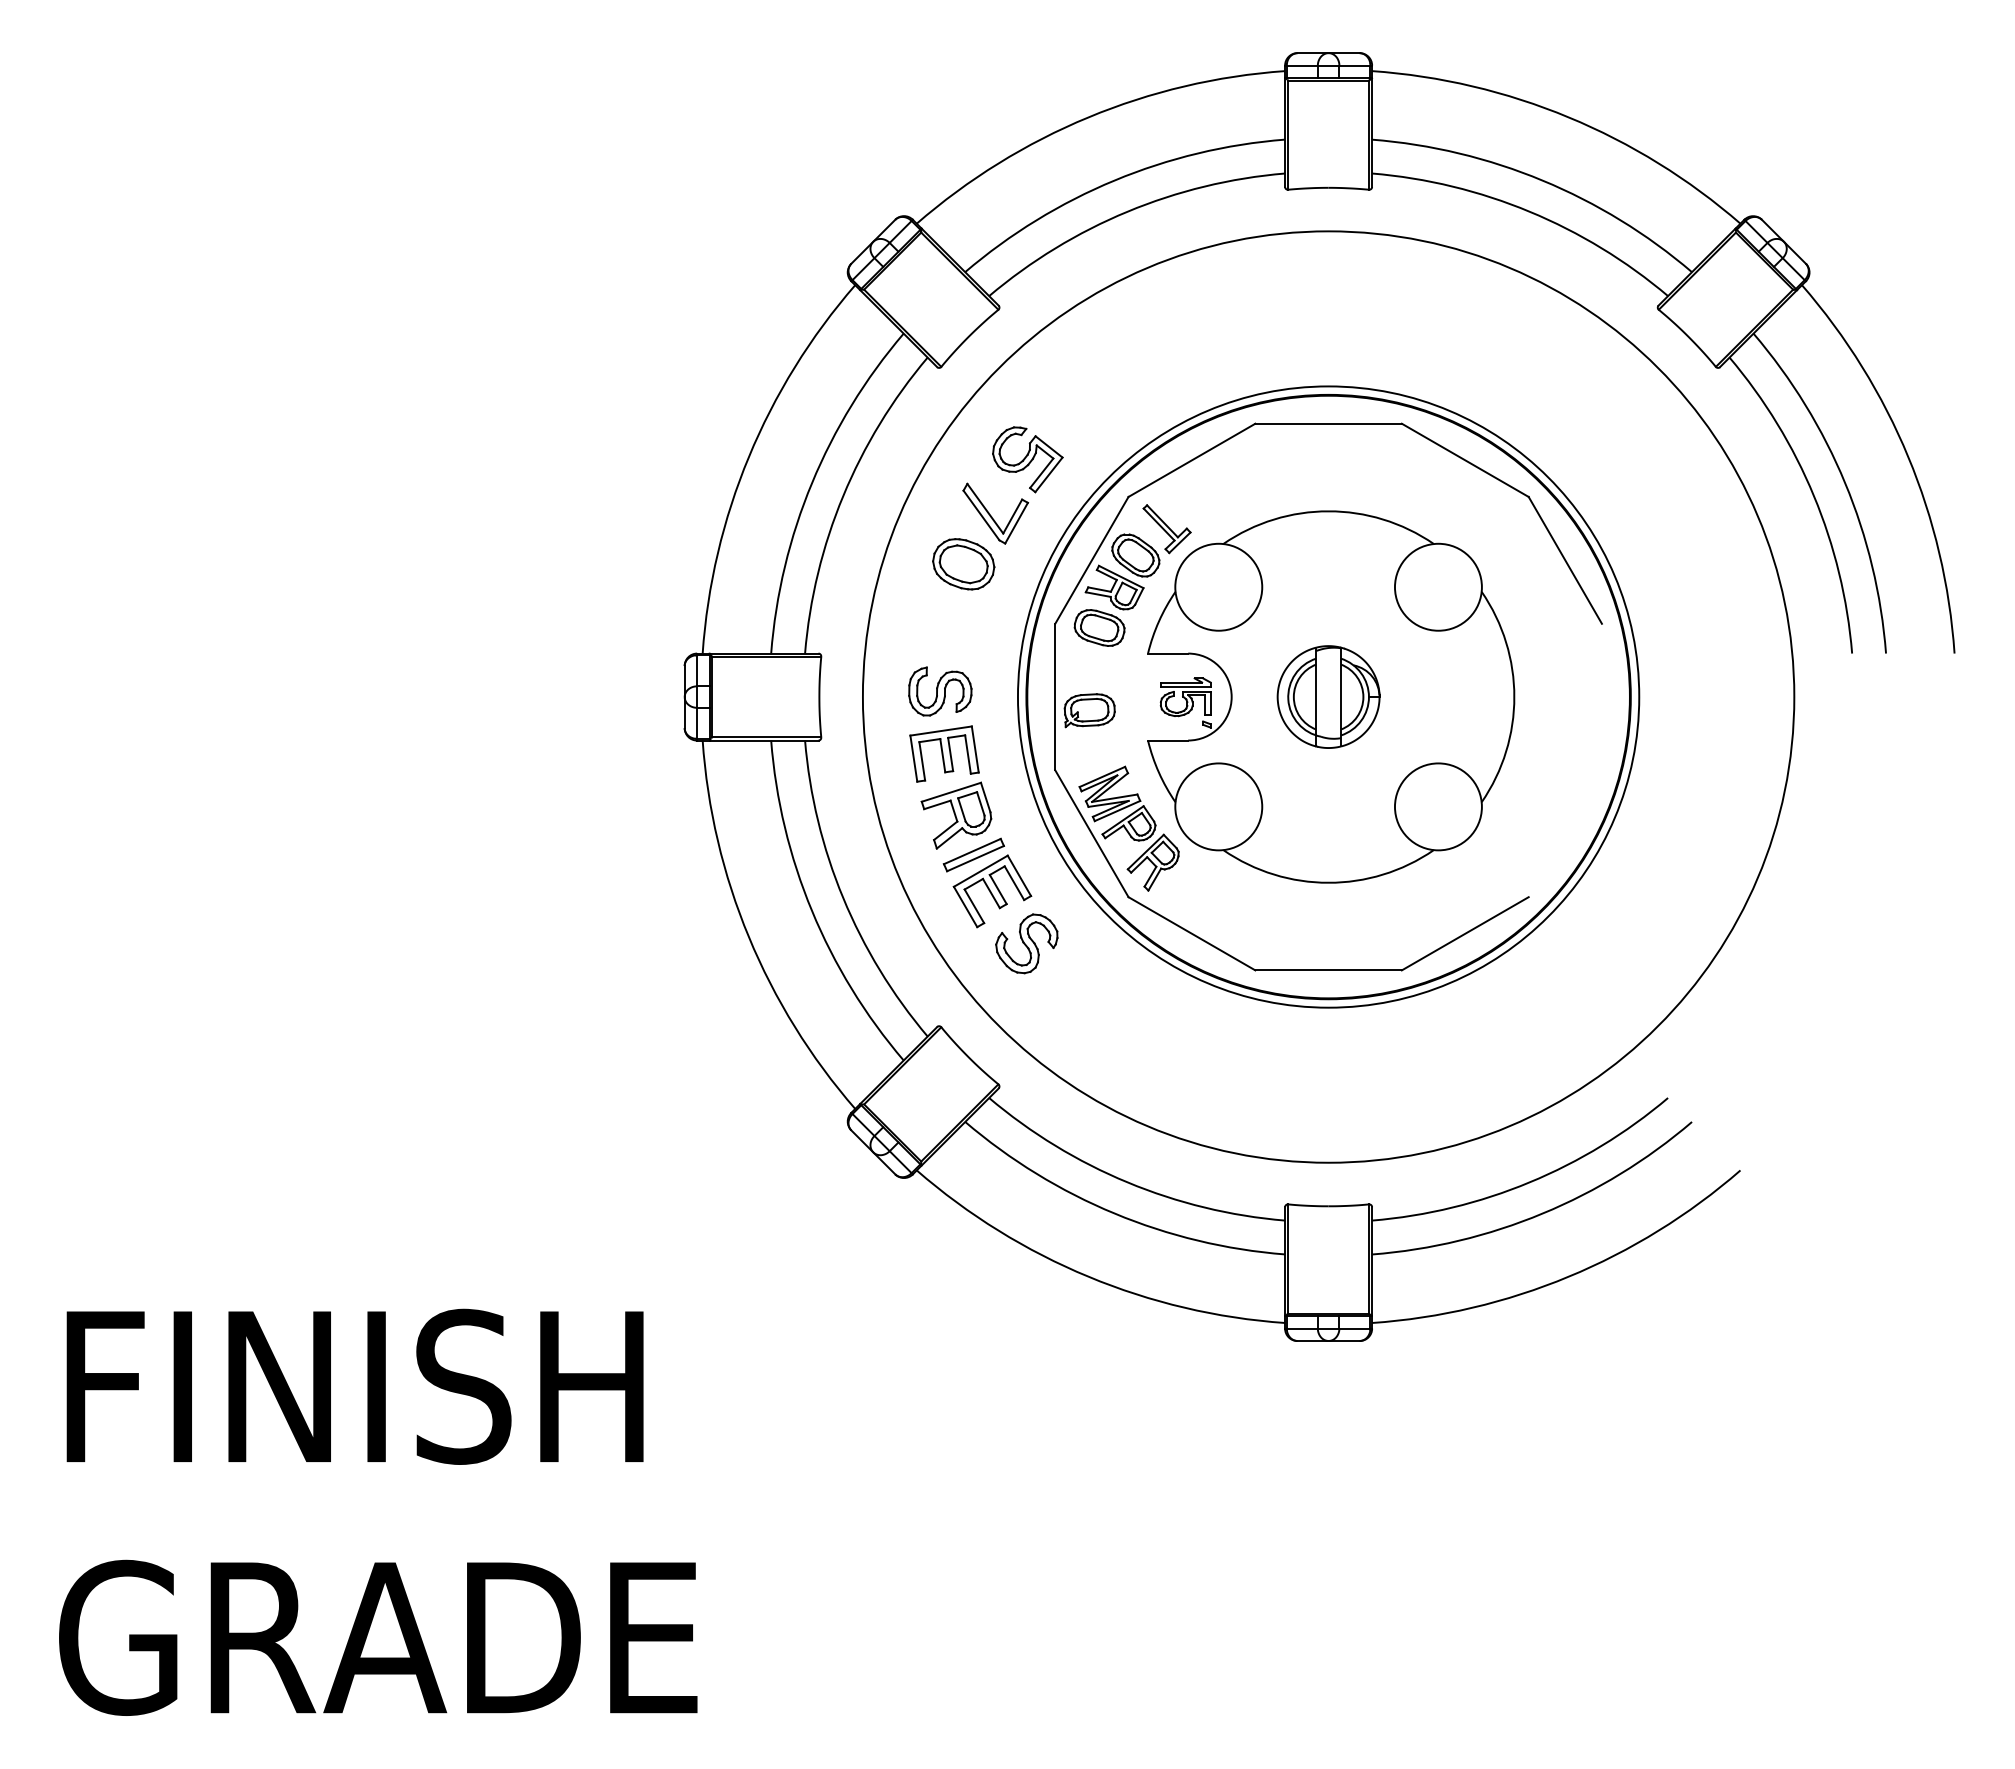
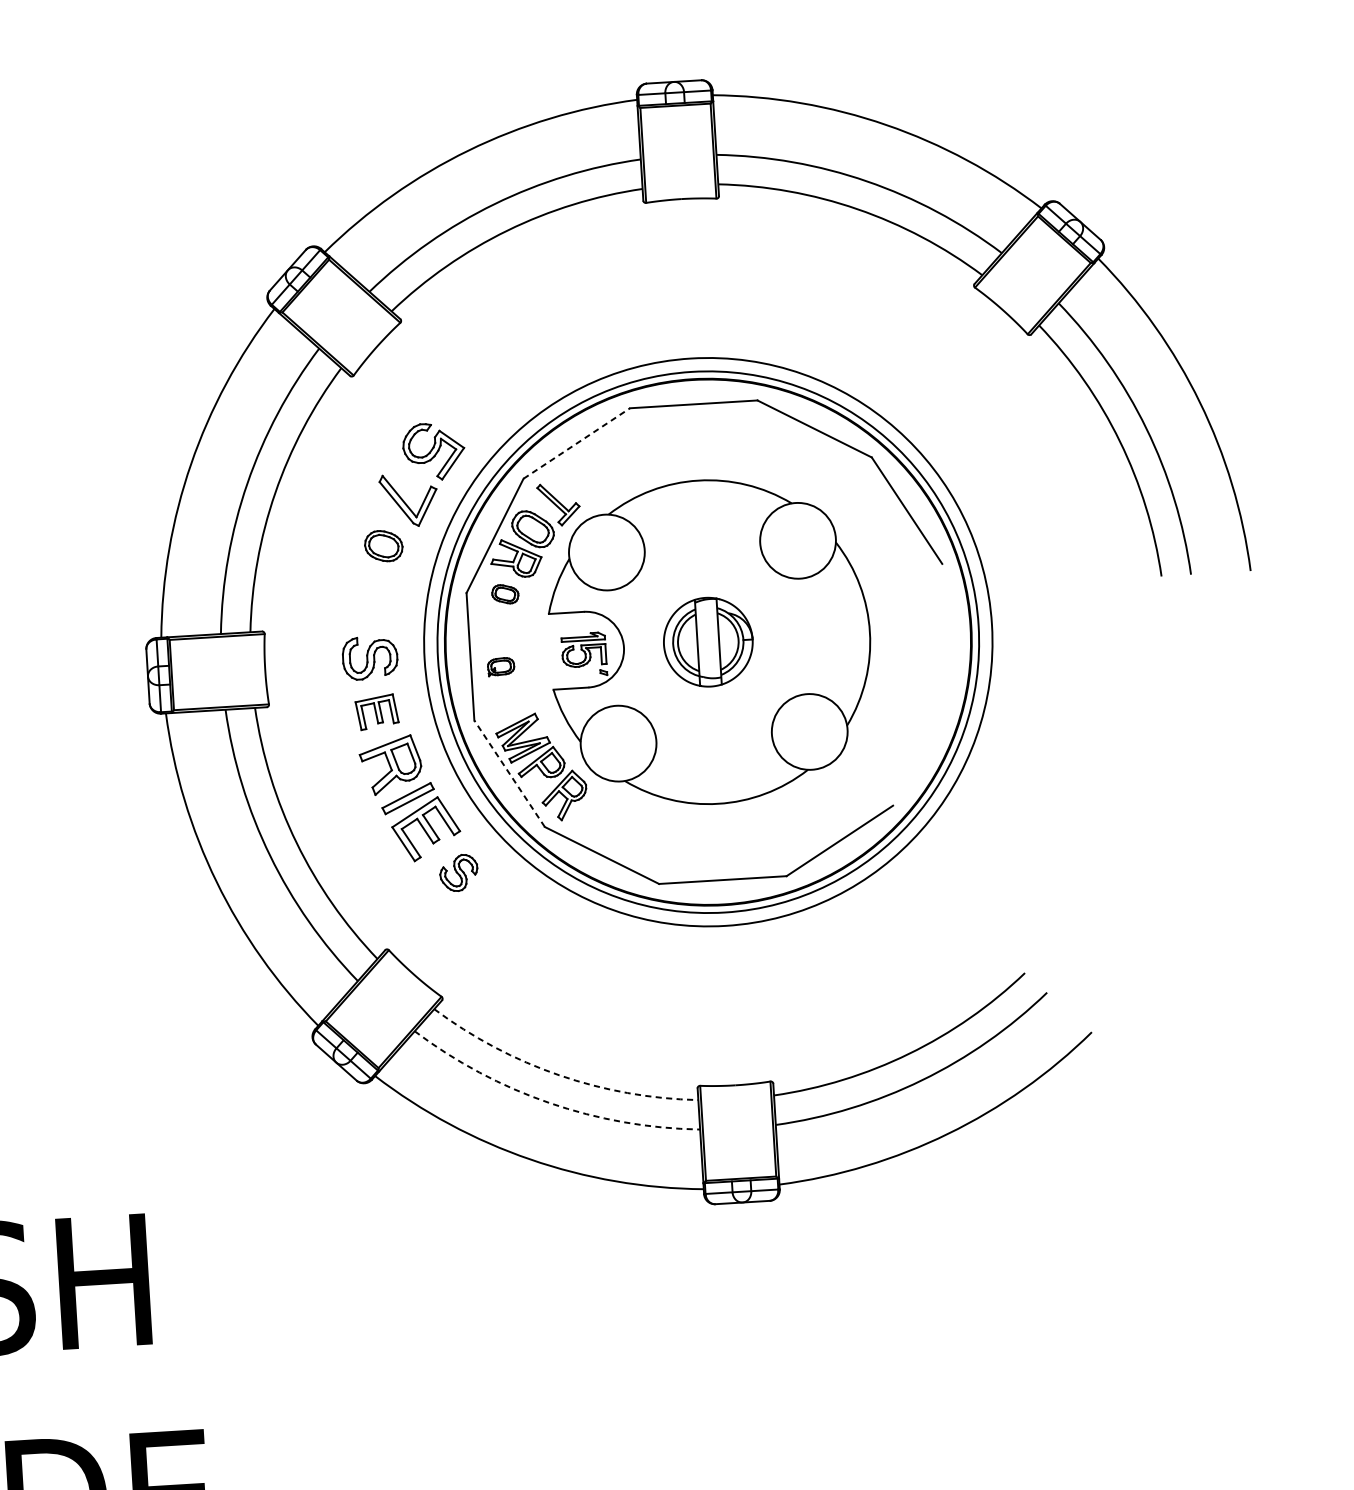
line: (1192, 460) -> (577, 443), solid -> dashed
part: (963, 564) -> (383, 546), size x0.7
part: (1099, 627) -> (505, 593), size x0.6
circle: (1328, 696) -> (708, 641), size x0.7
part: (1089, 710) -> (500, 666), size x0.6
part: (944, 753) -> (377, 711), size x0.7
line: (1091, 833) -> (509, 773), solid -> dashed
part: (1026, 943) -> (458, 872), size x0.7
arc: (1127, 1182) -> (559, 1075), solid -> dashed
arc: (1114, 1213) -> (549, 1103), solid -> dashed

